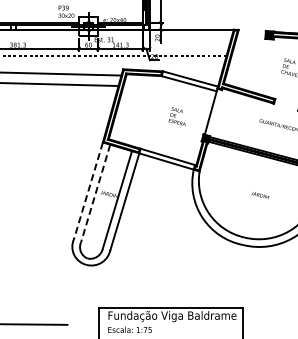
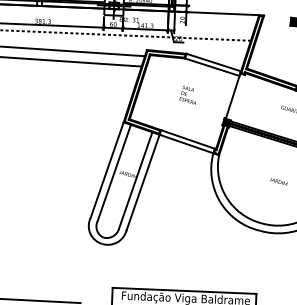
text: (176, 116) -> (187, 94), moved
line: (88, 191) -> (107, 170), dashed -> solid
line: (95, 193) -> (114, 172), dashed -> solid

